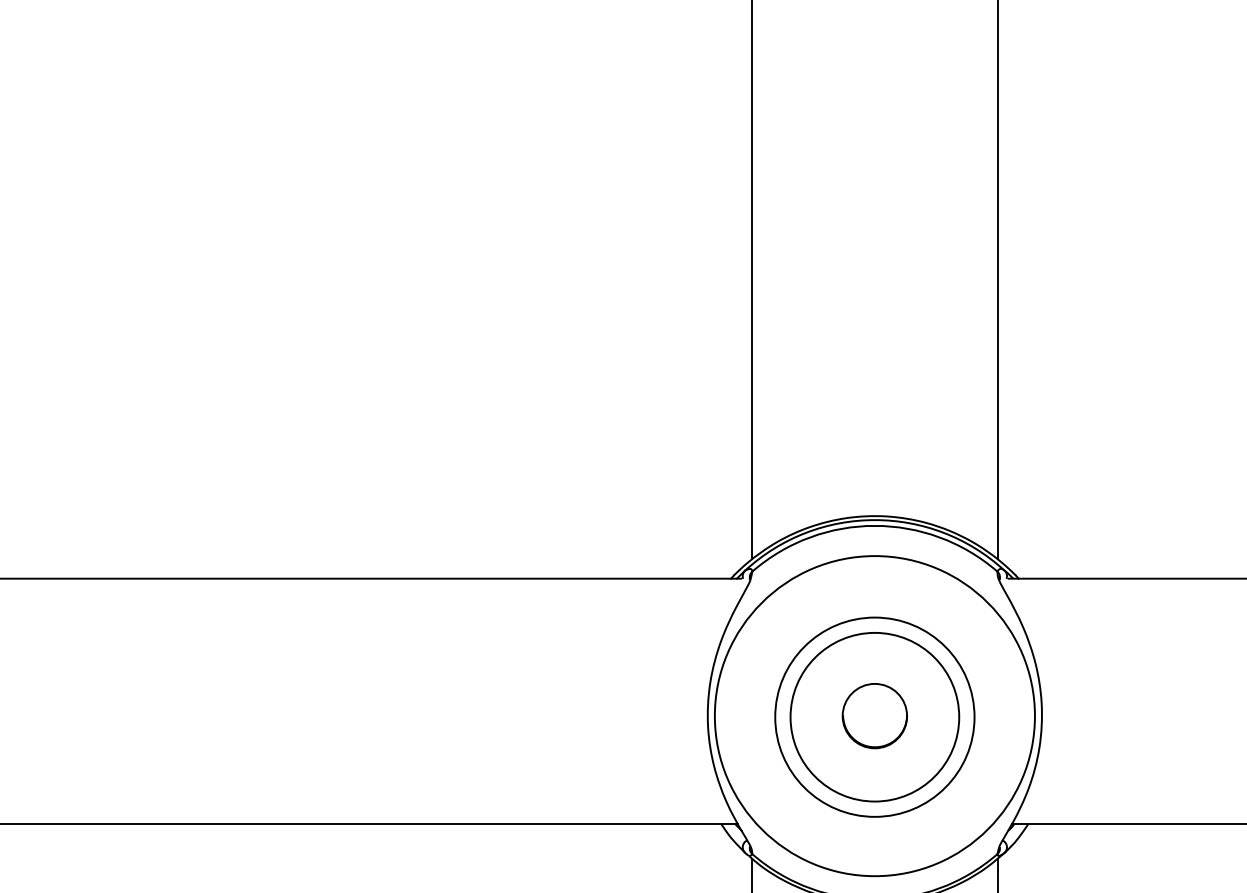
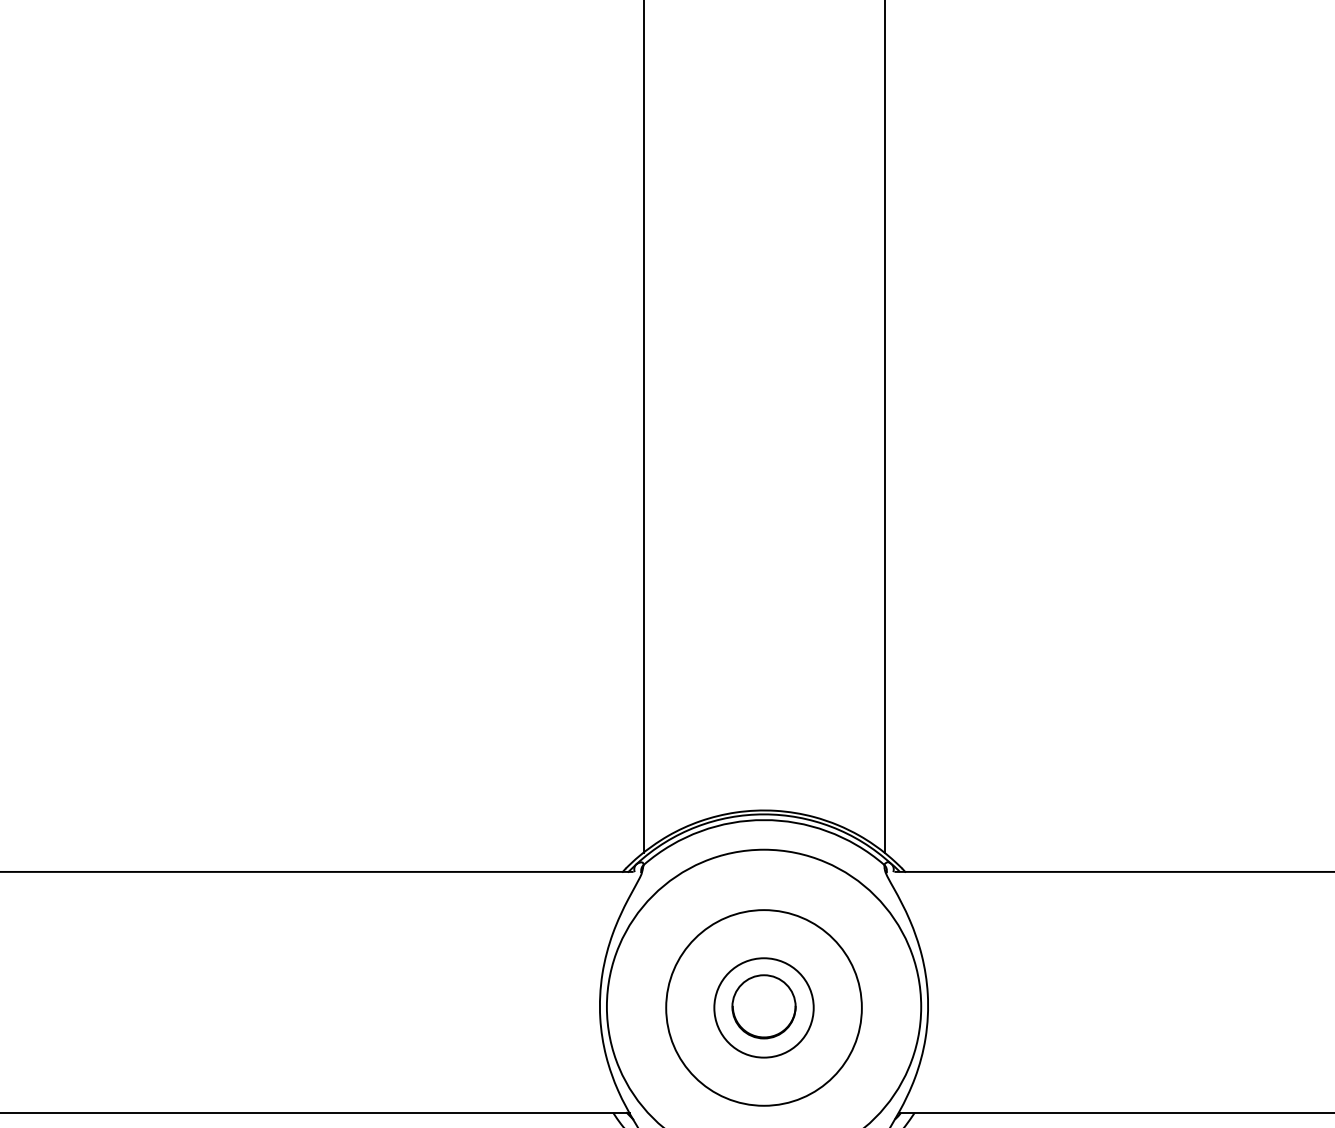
circle: (874, 716) -> (763, 1007), size x0.6

